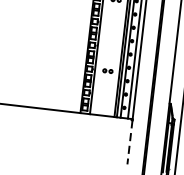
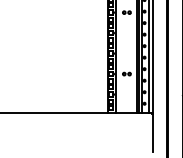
line: (129, 143) -> (152, 133), dashed -> solid

